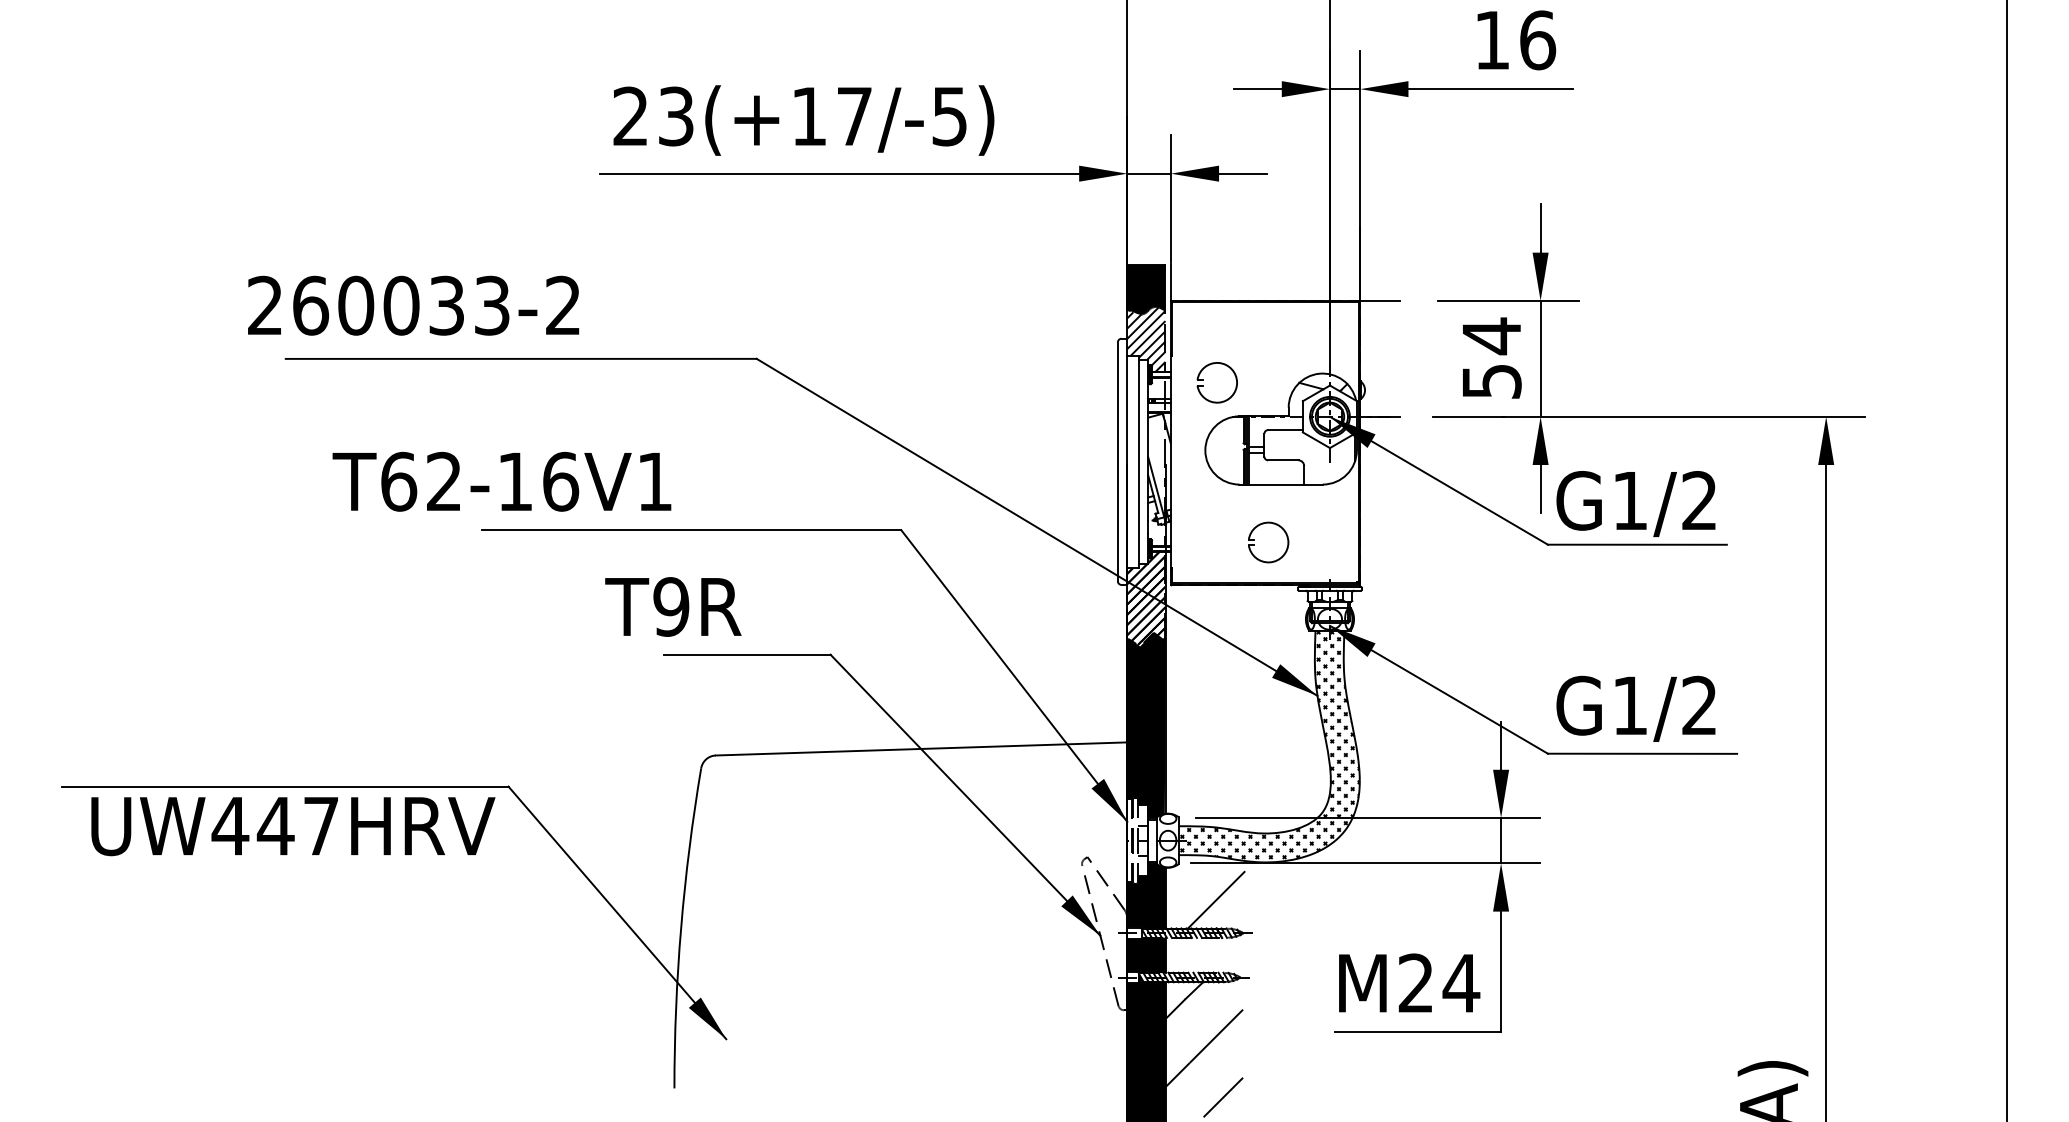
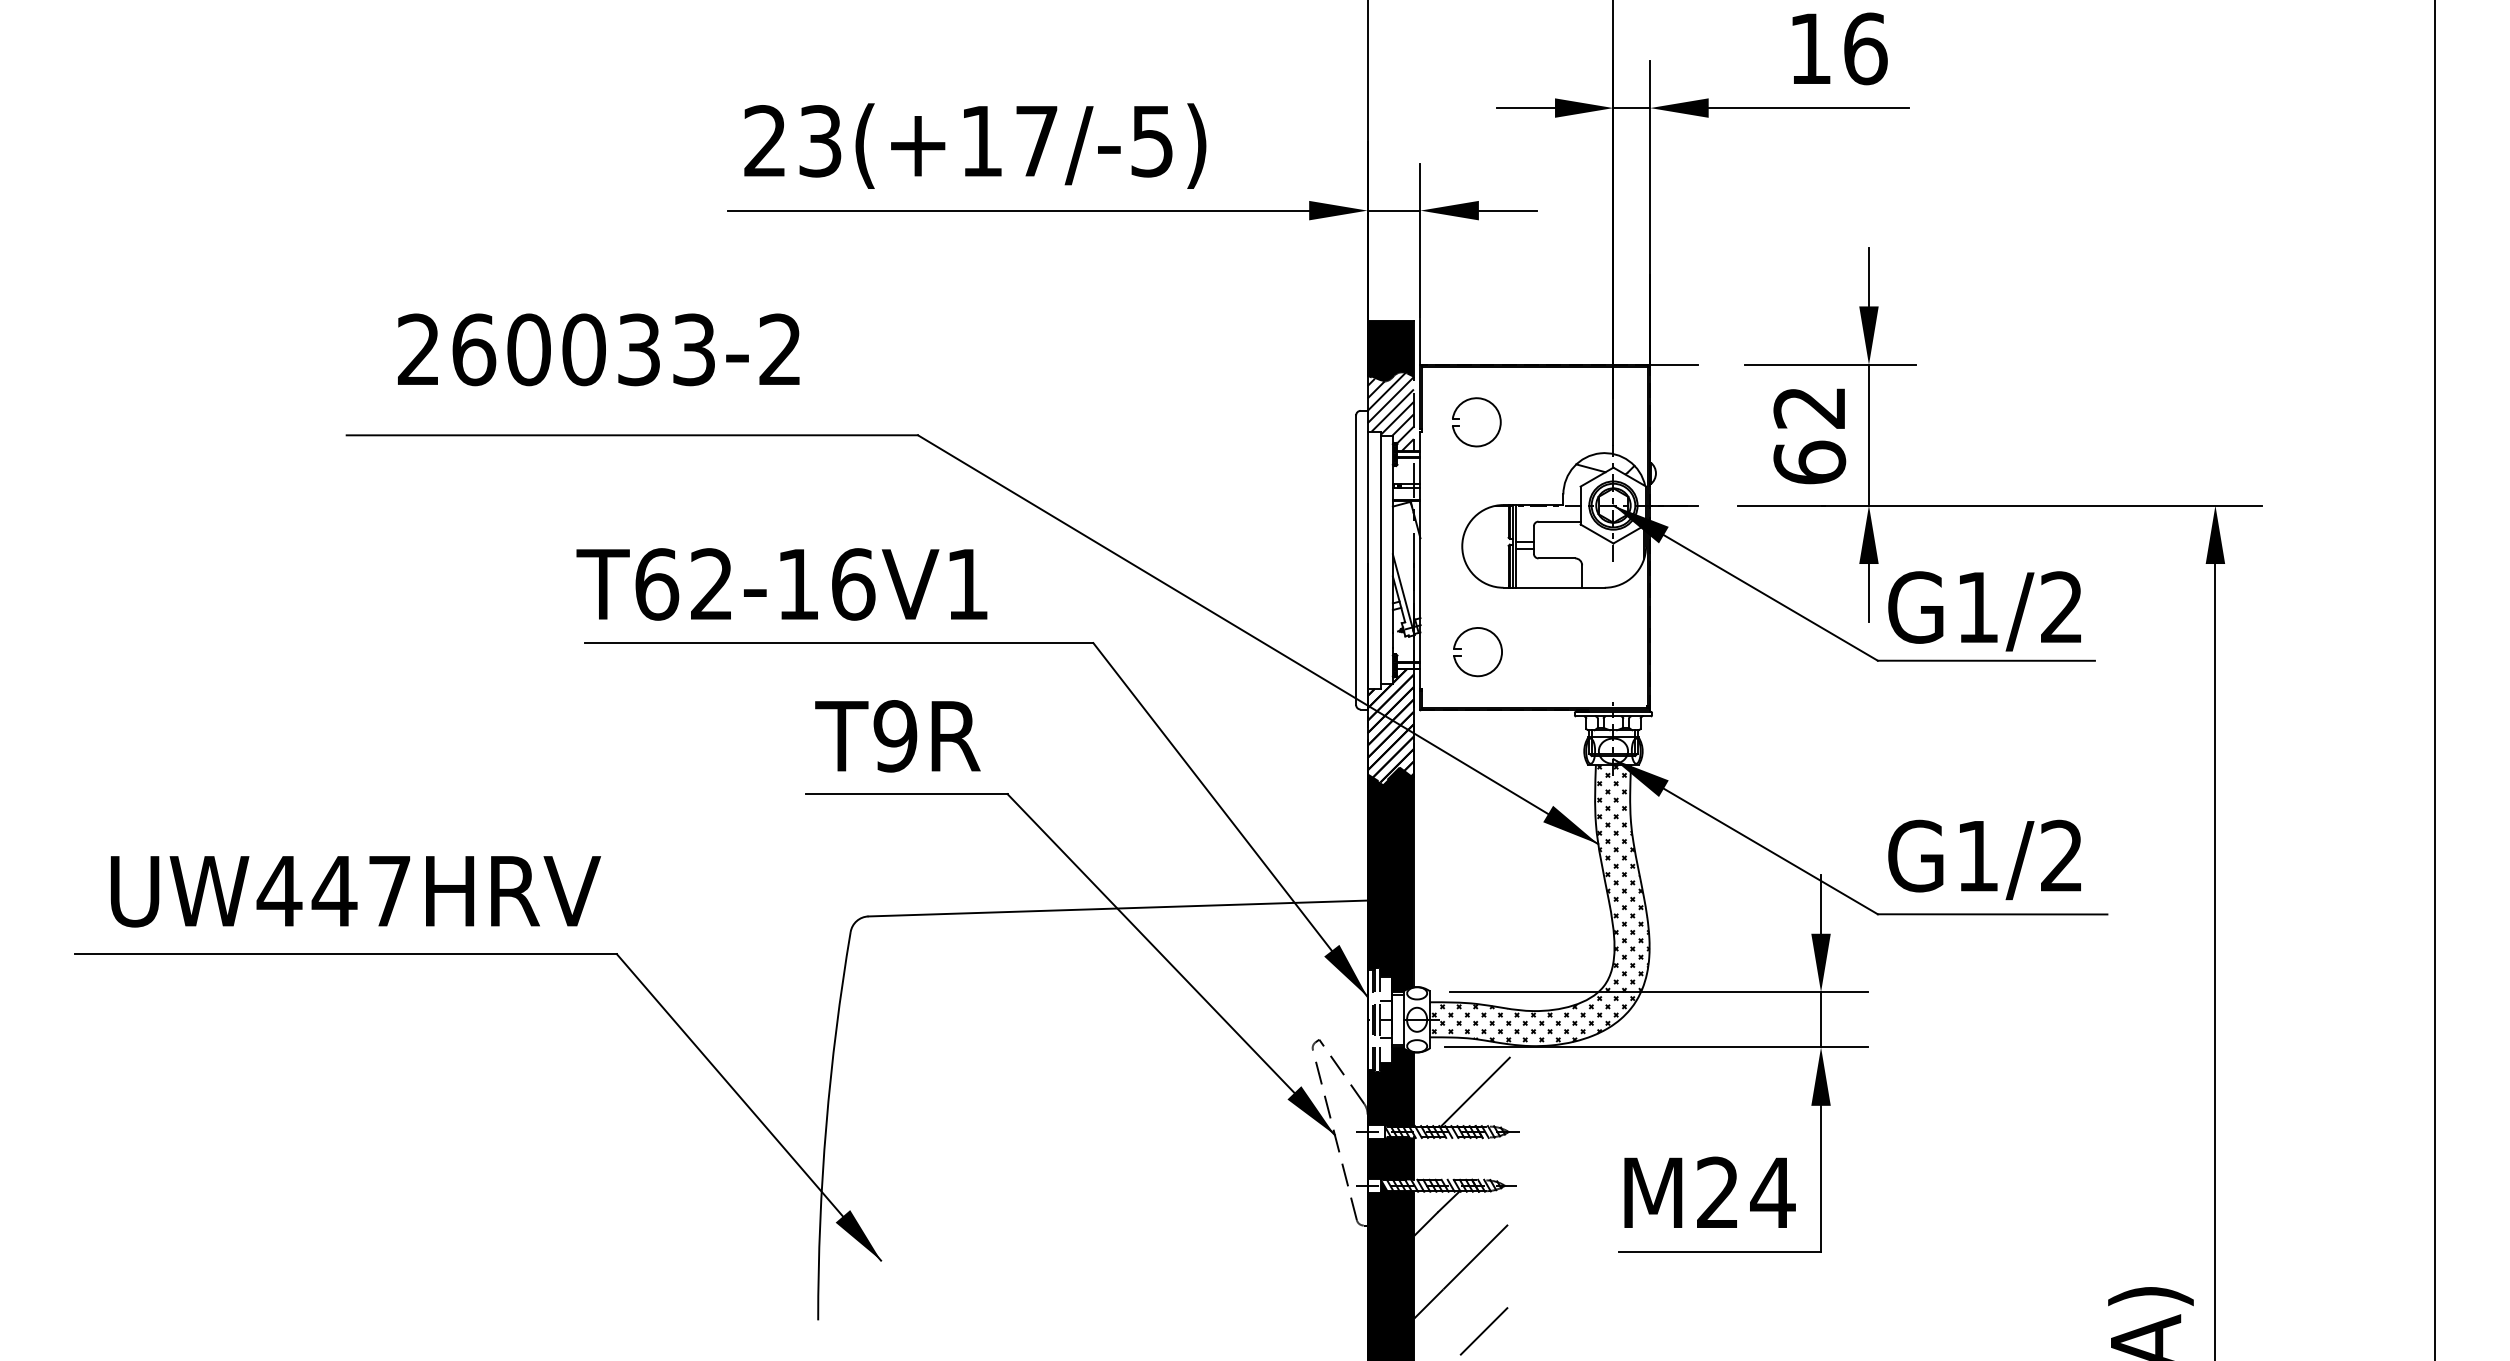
text: (413, 305) -> (598, 349), moved
text: (1491, 358) -> (1809, 434), 54 -> 62
part: (1203, 380) -> (1459, 419), moved
text: (501, 481) -> (781, 584), moved
part: (1255, 540) -> (1461, 649), moved
text: (673, 607) -> (897, 736), moved
text: (293, 826) -> (355, 891), moved

